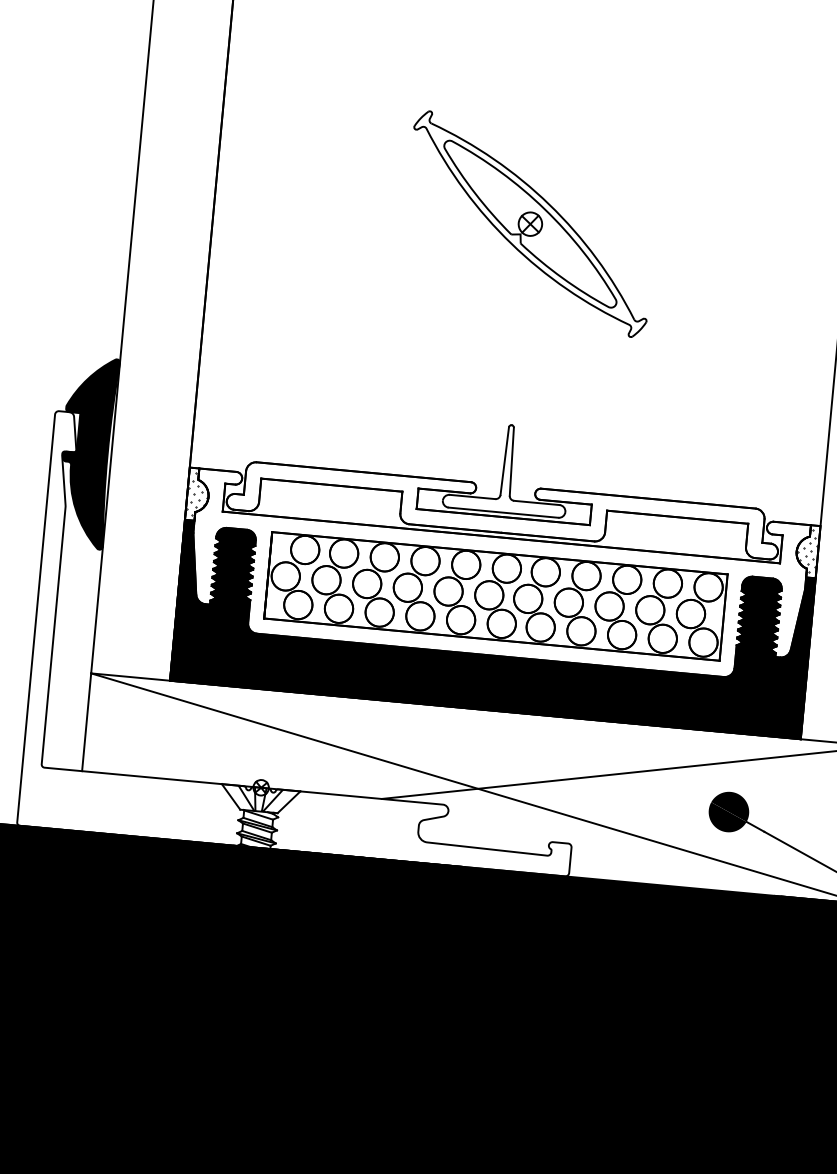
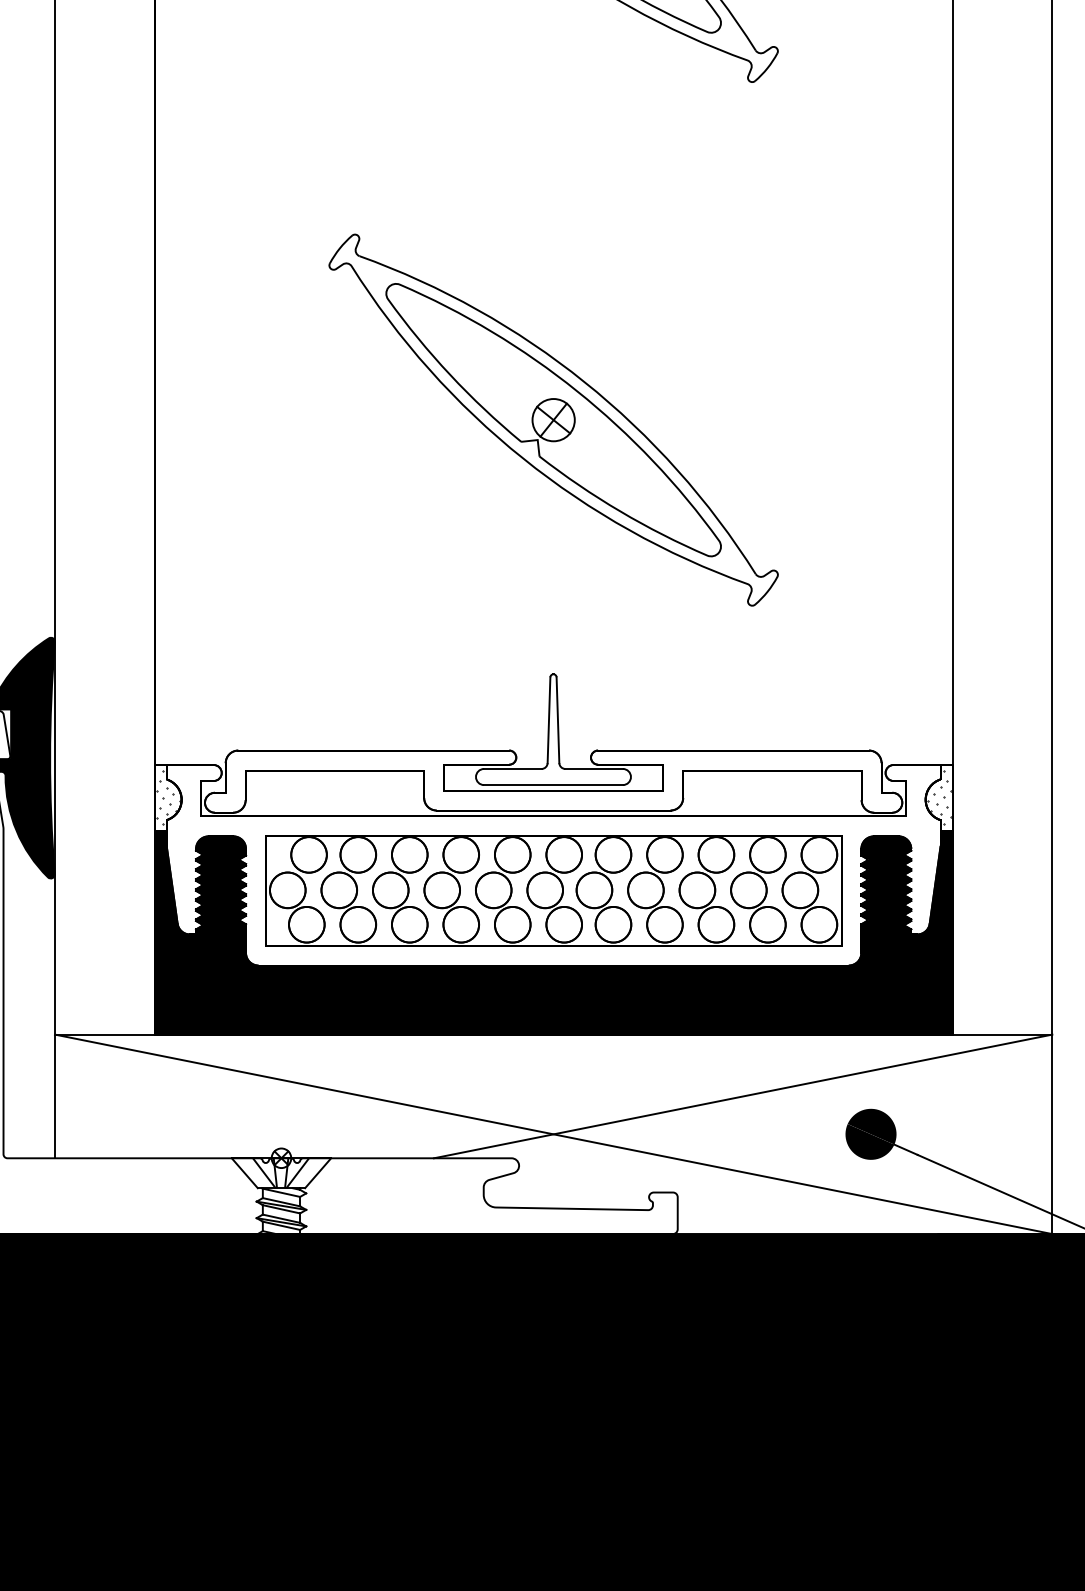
part: (530, 223) -> (553, 419), size x1.43

